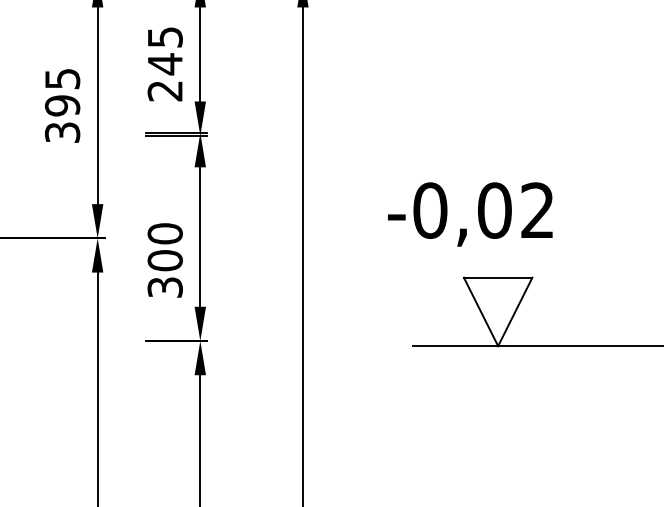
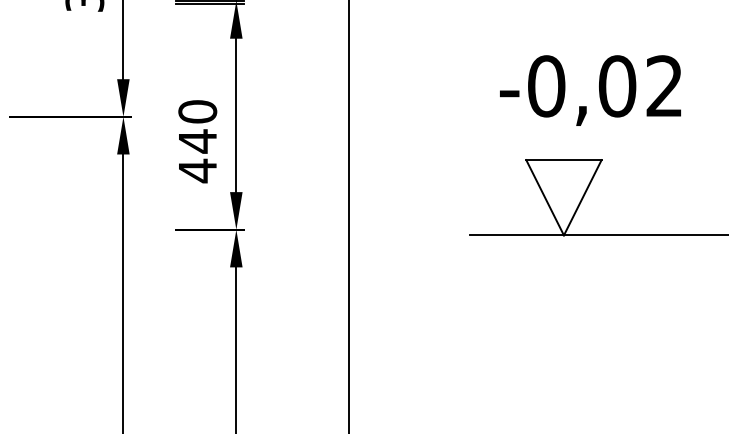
text: (470, 214) -> (590, 90), moved
text: (164, 273) -> (196, 155), 300 -> 440

